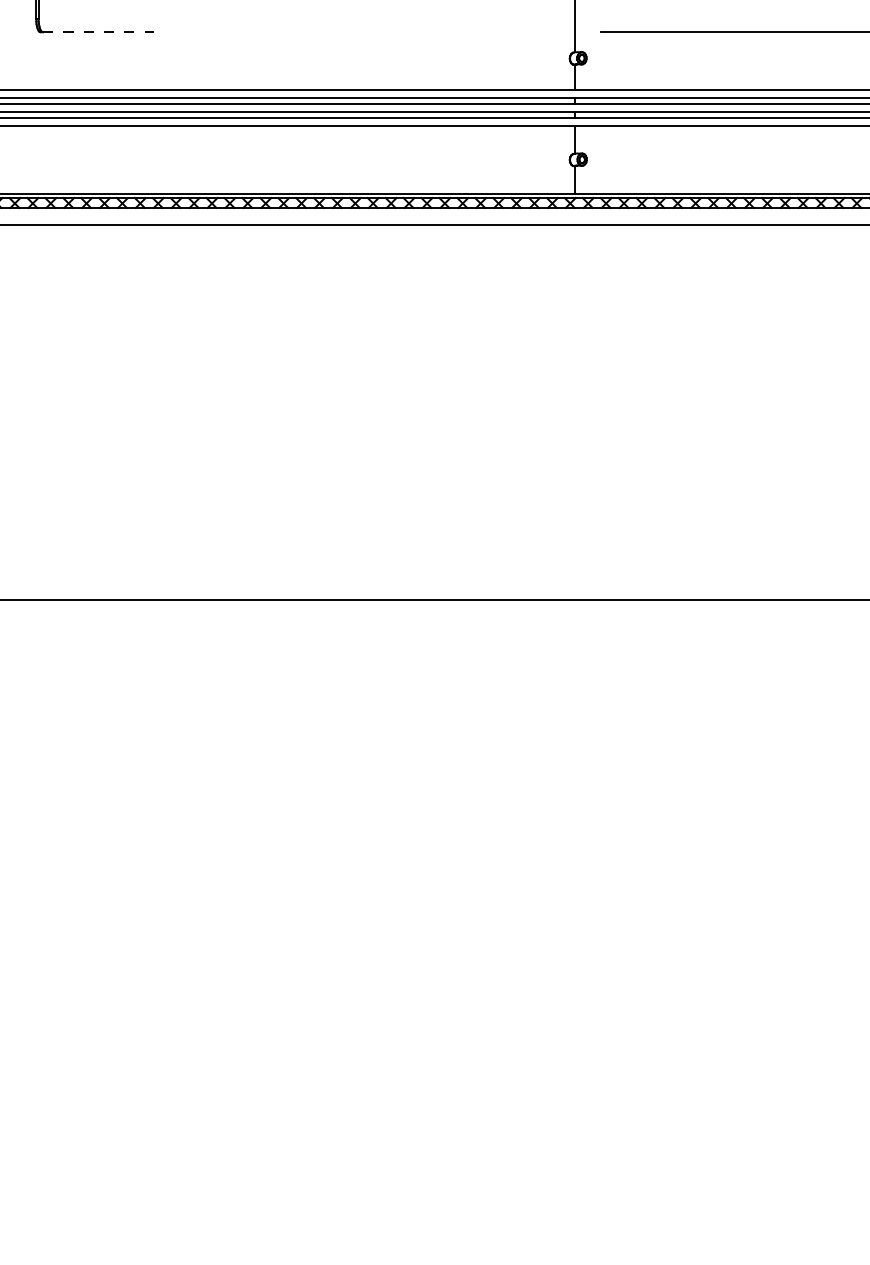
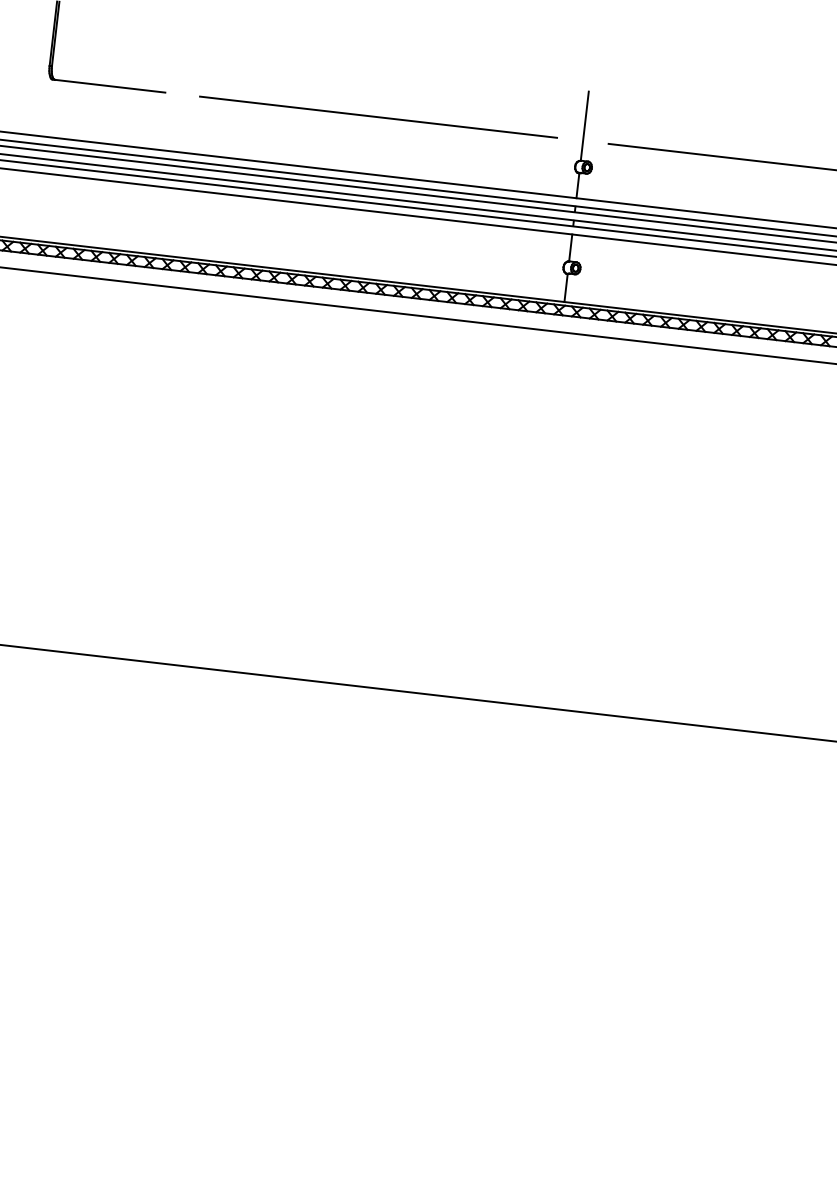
line: (98, 32) -> (109, 86), dashed -> solid
line: (368, 32) -> (378, 117), added

